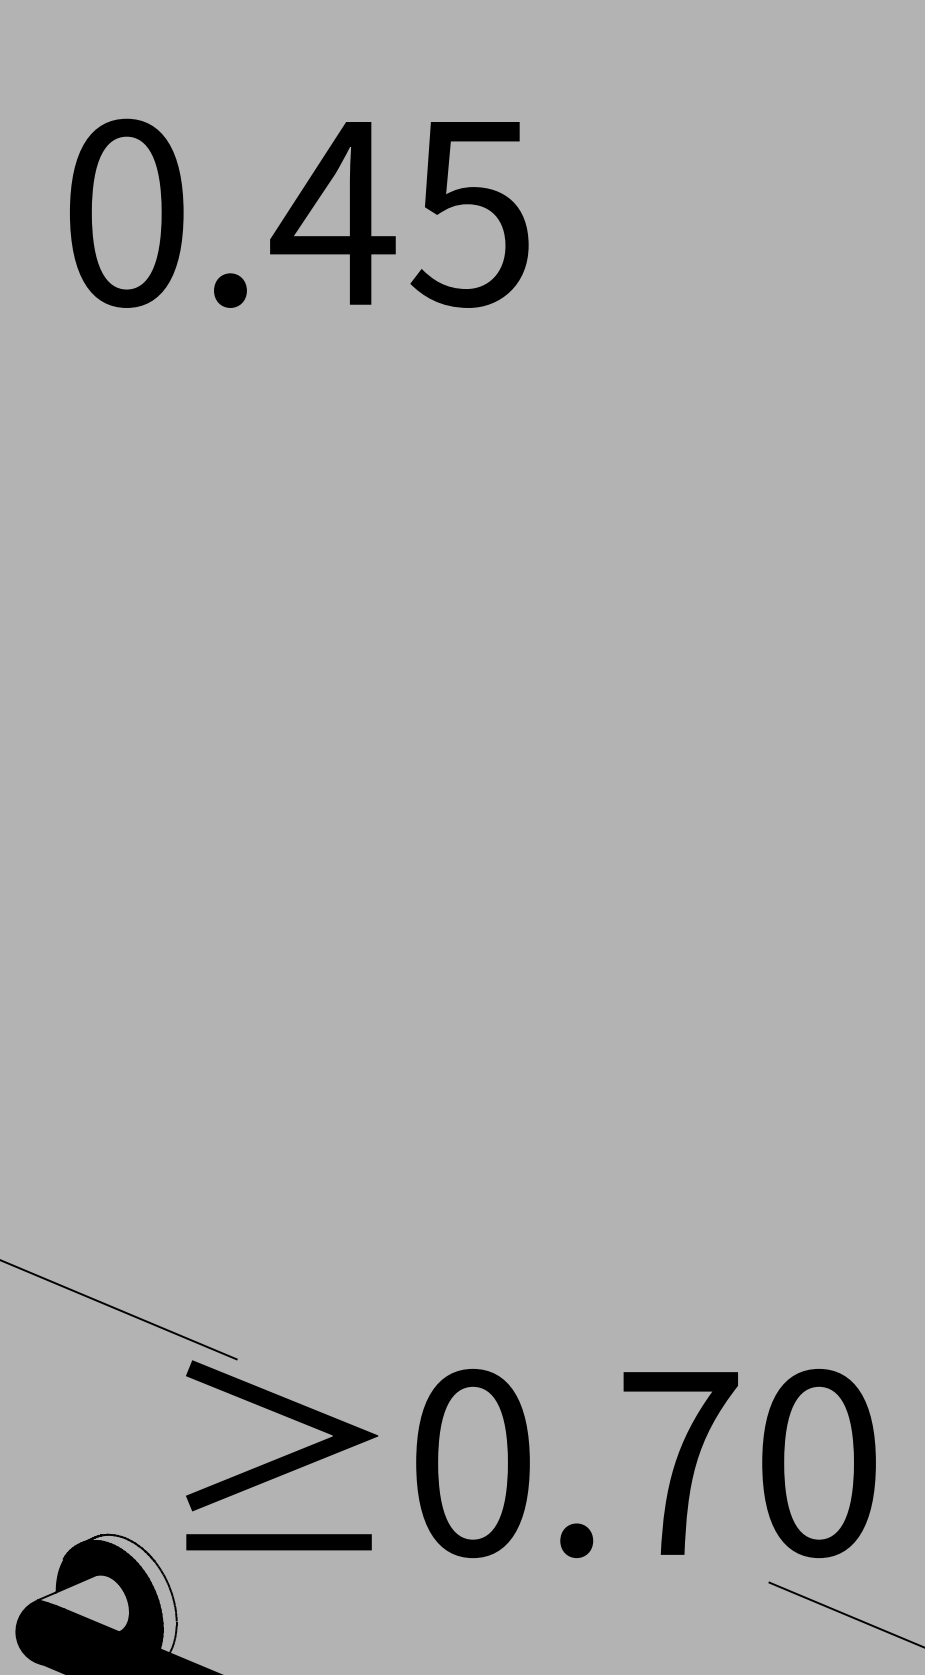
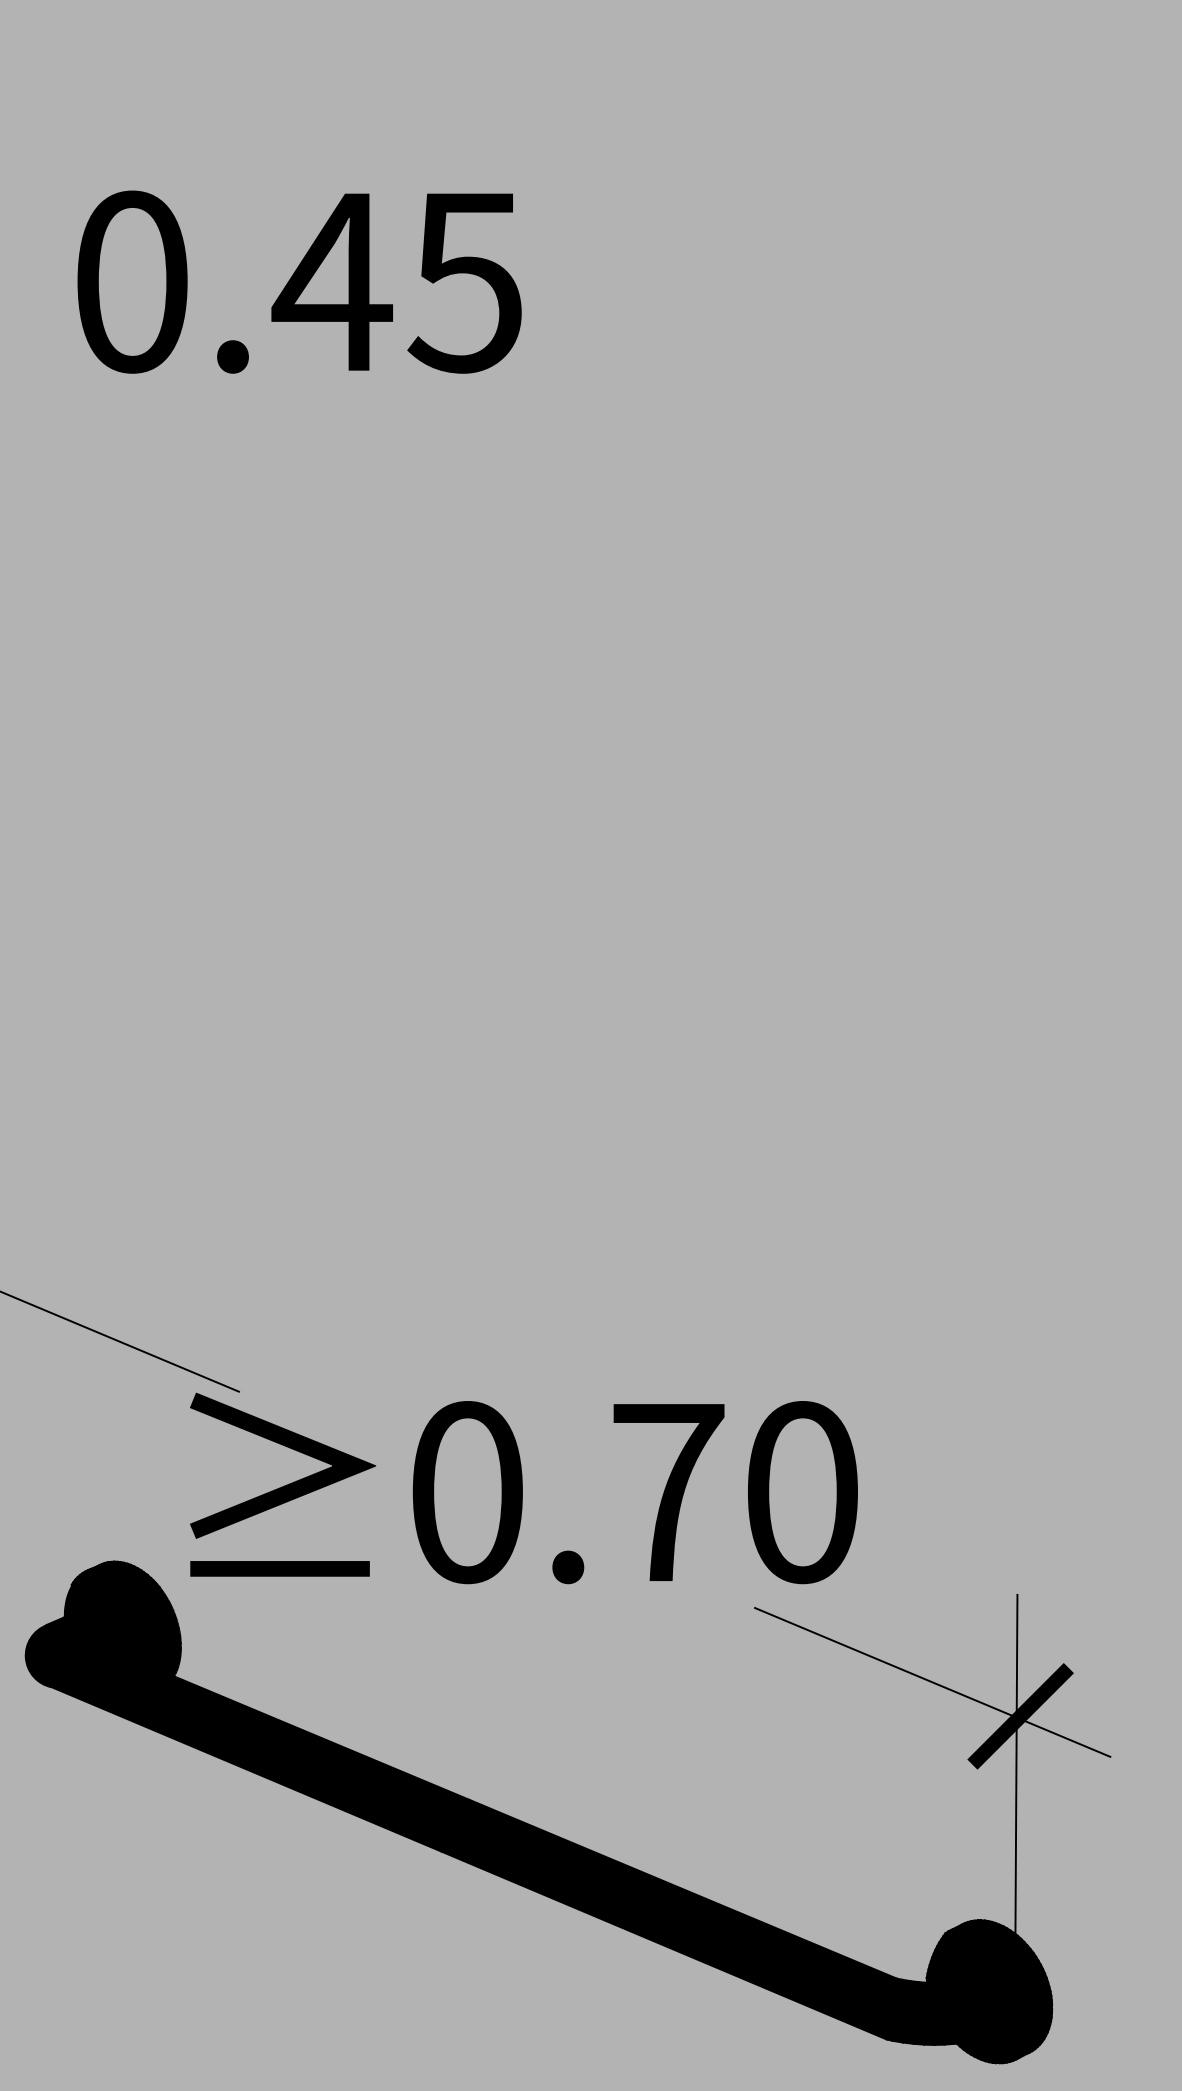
fill: (128, 1593) -> (134, 1618), added
fill: (83, 1603) -> (90, 1628), added

